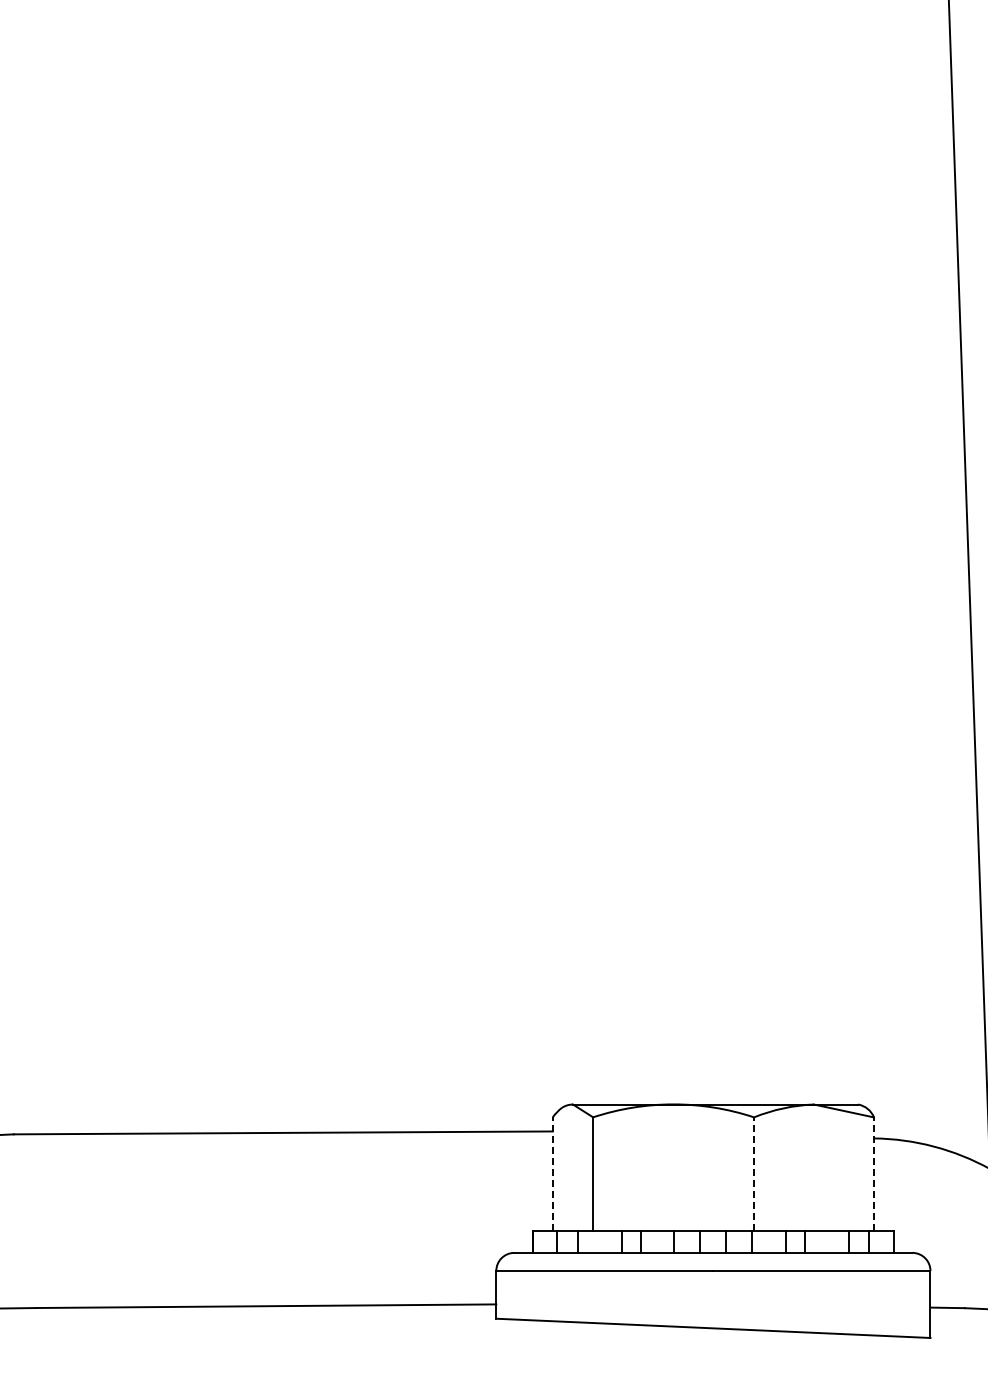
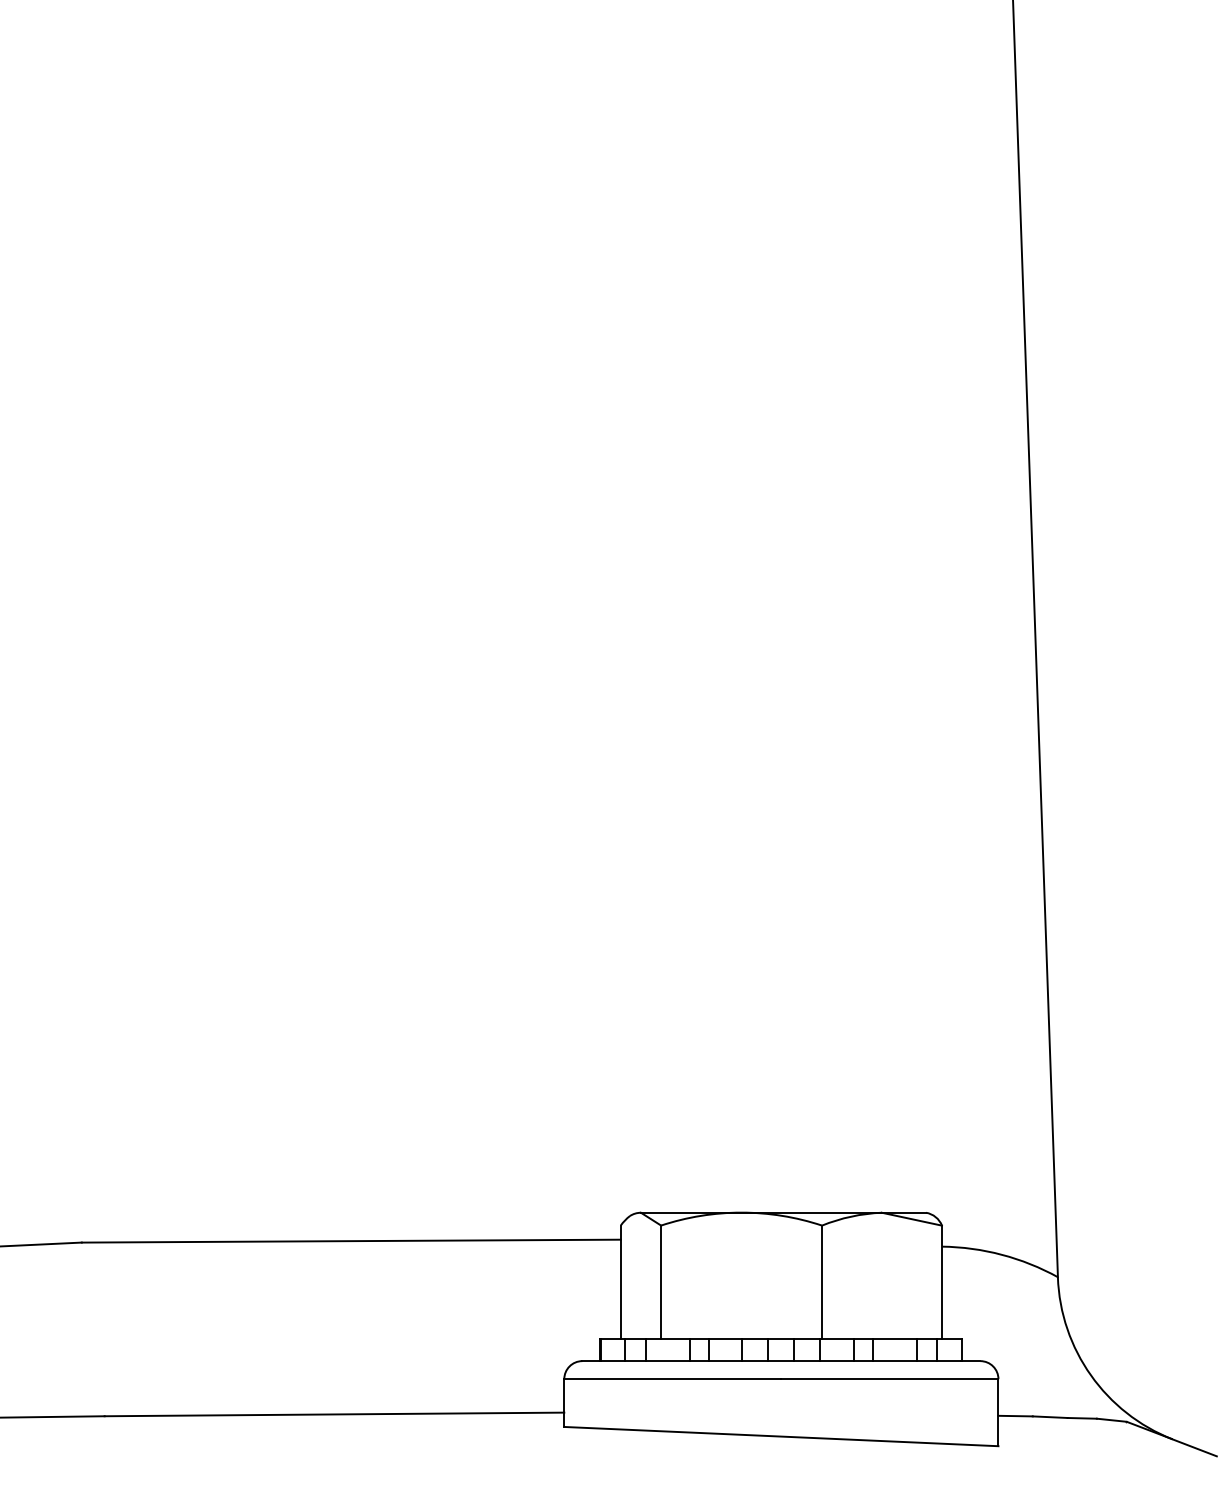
line: (552, 1174) -> (620, 1282), dashed -> solid
line: (753, 1174) -> (821, 1282), dashed -> solid
line: (874, 1174) -> (942, 1282), dashed -> solid

